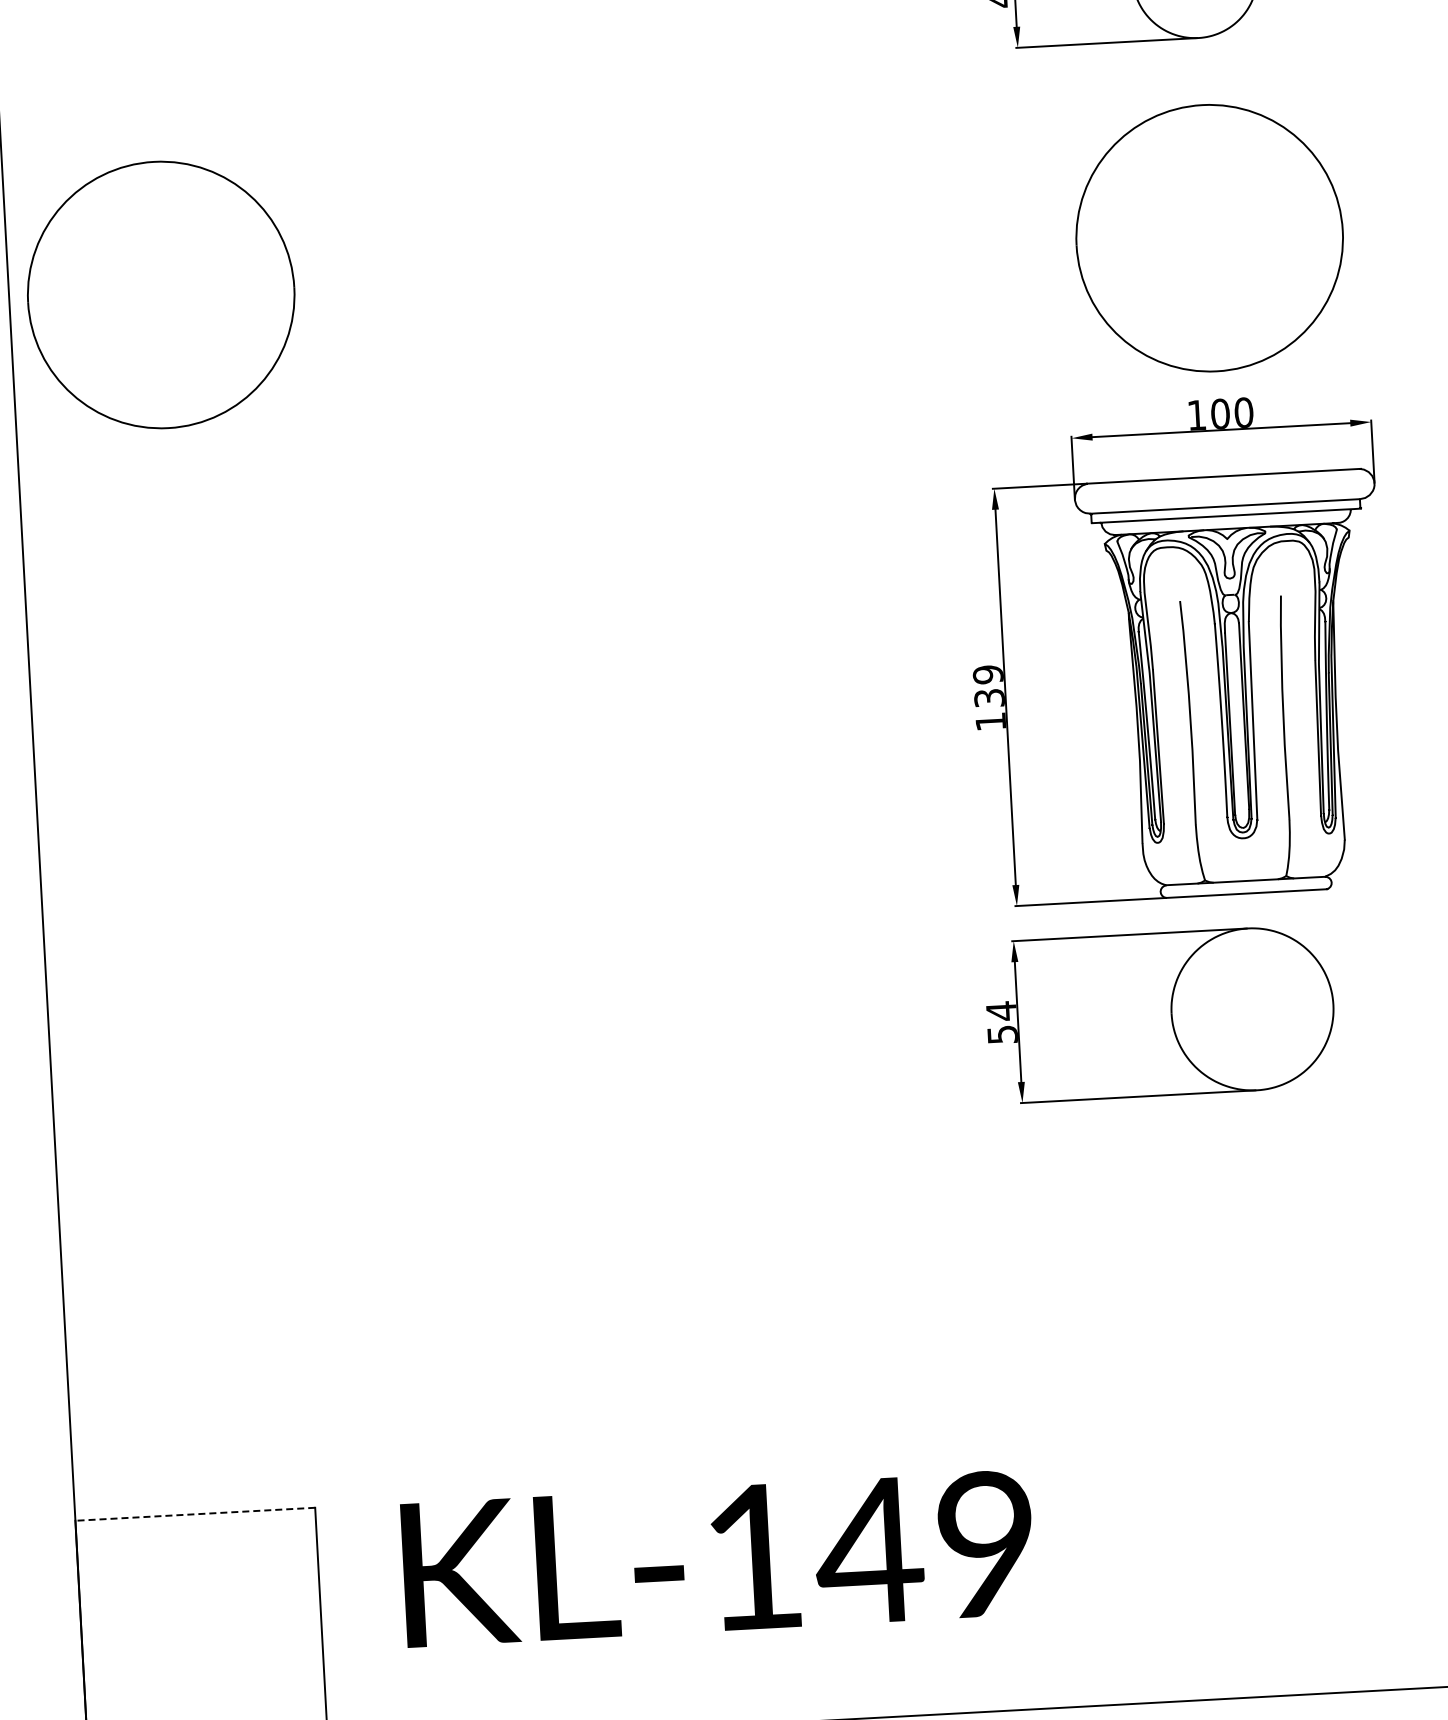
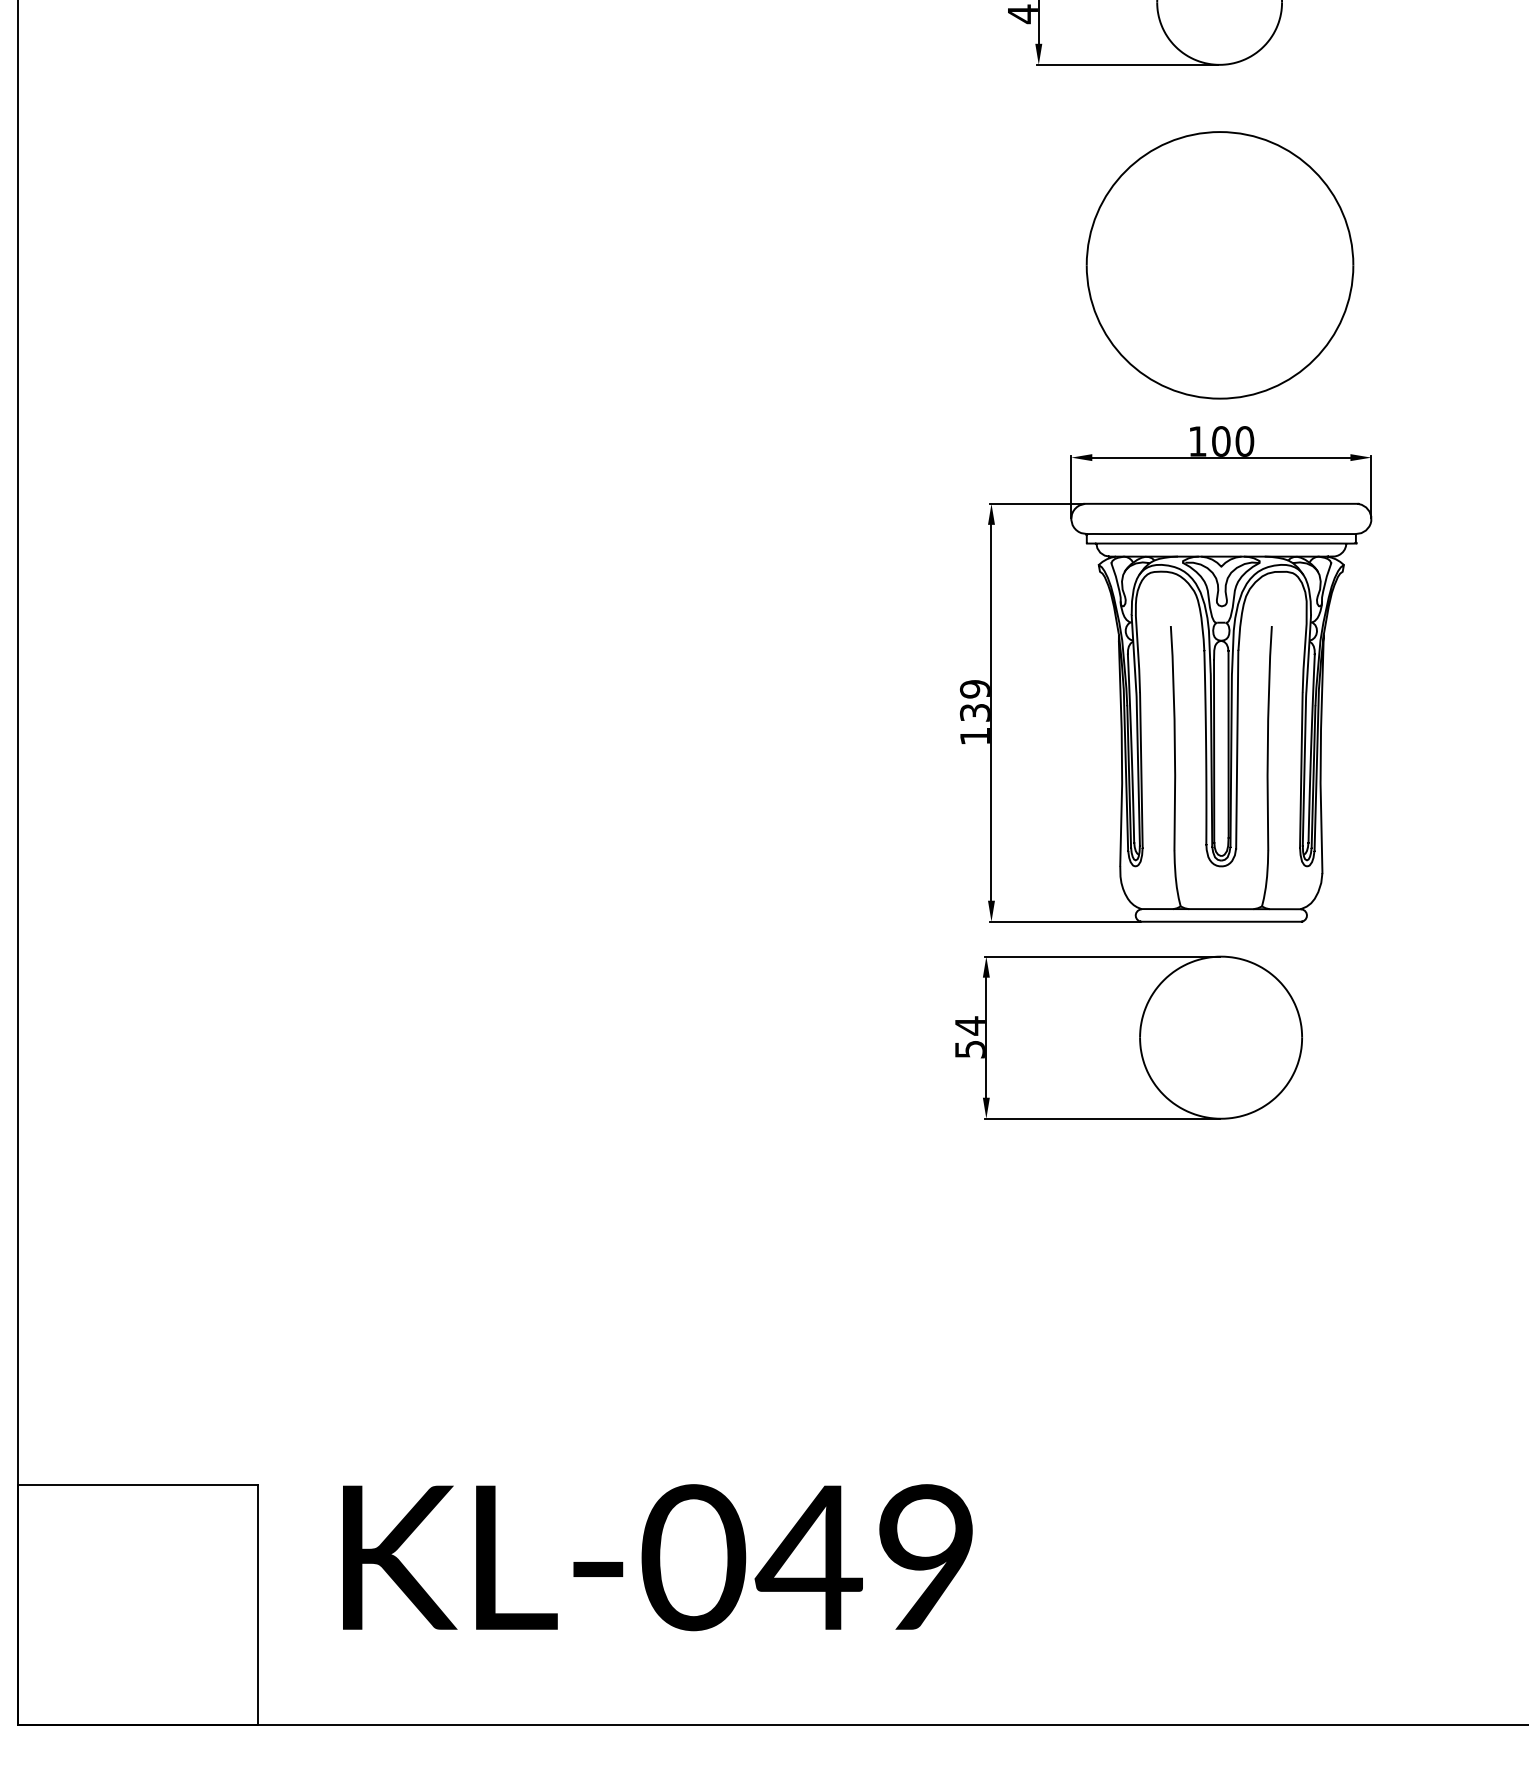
part: (160, 295) -> (169, 265), removed
line: (194, 1514) -> (137, 1484), dashed -> solid
text: (753, 1556) -> (693, 1557), KL-149 -> KL-049

